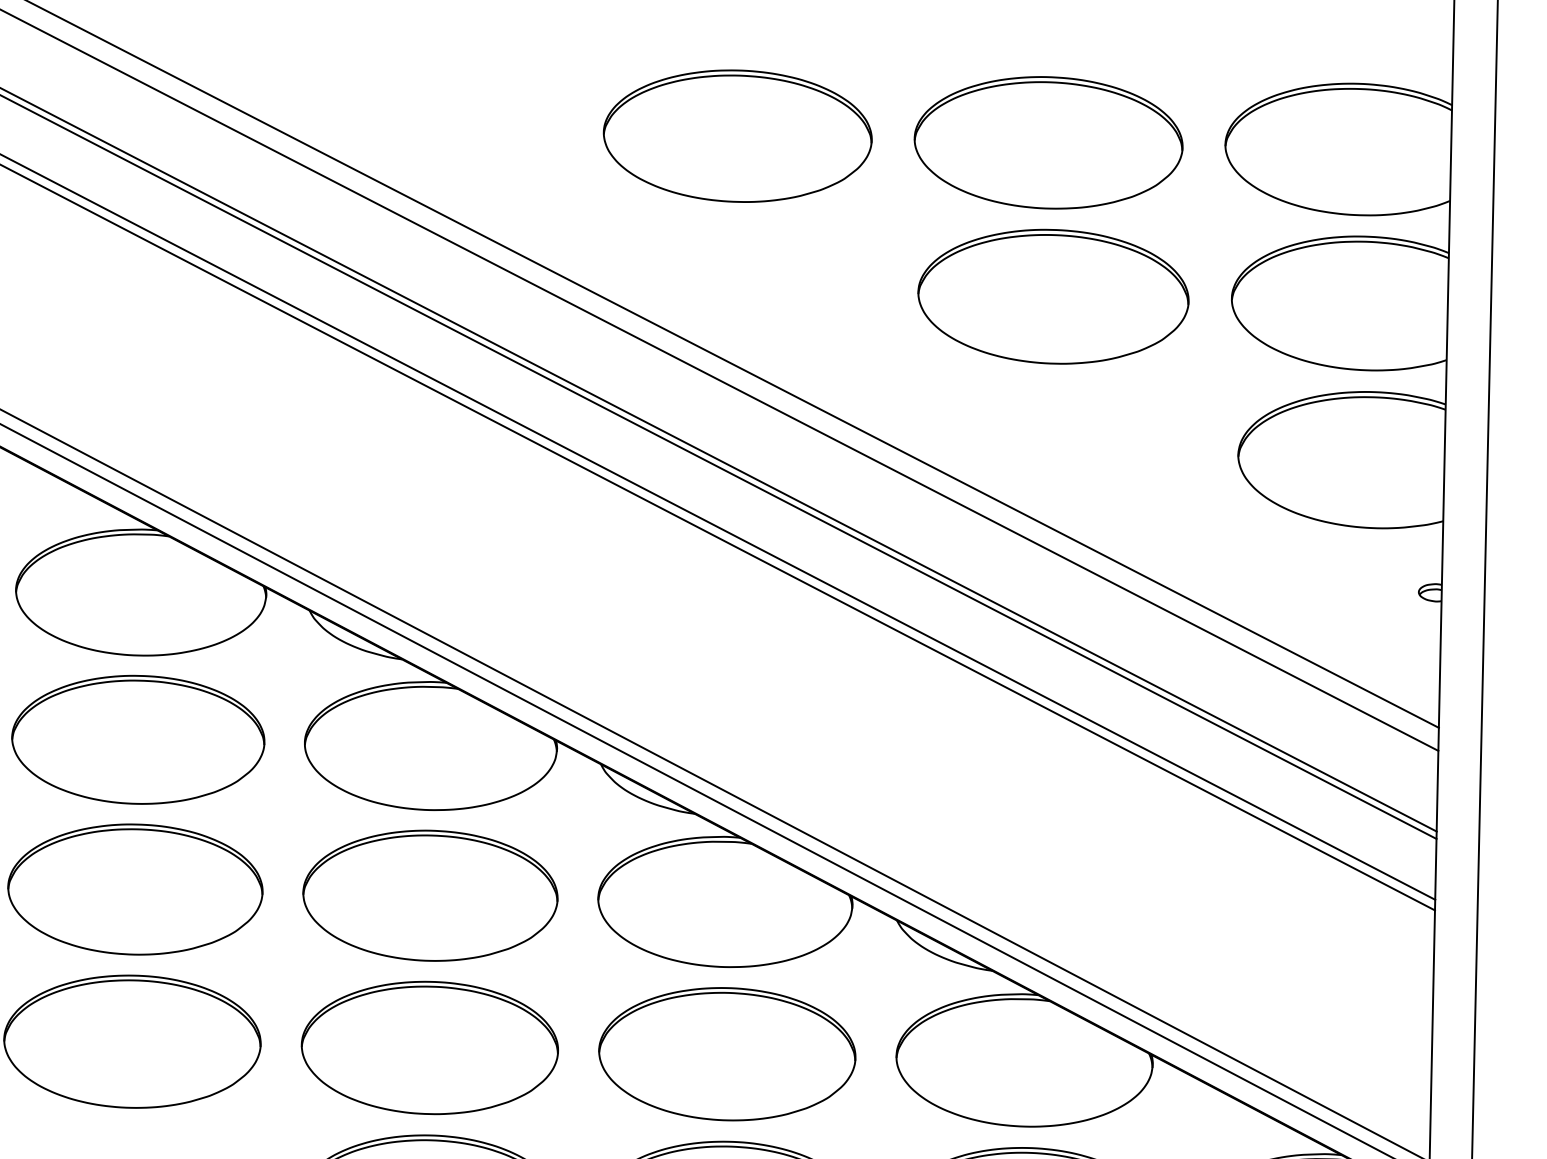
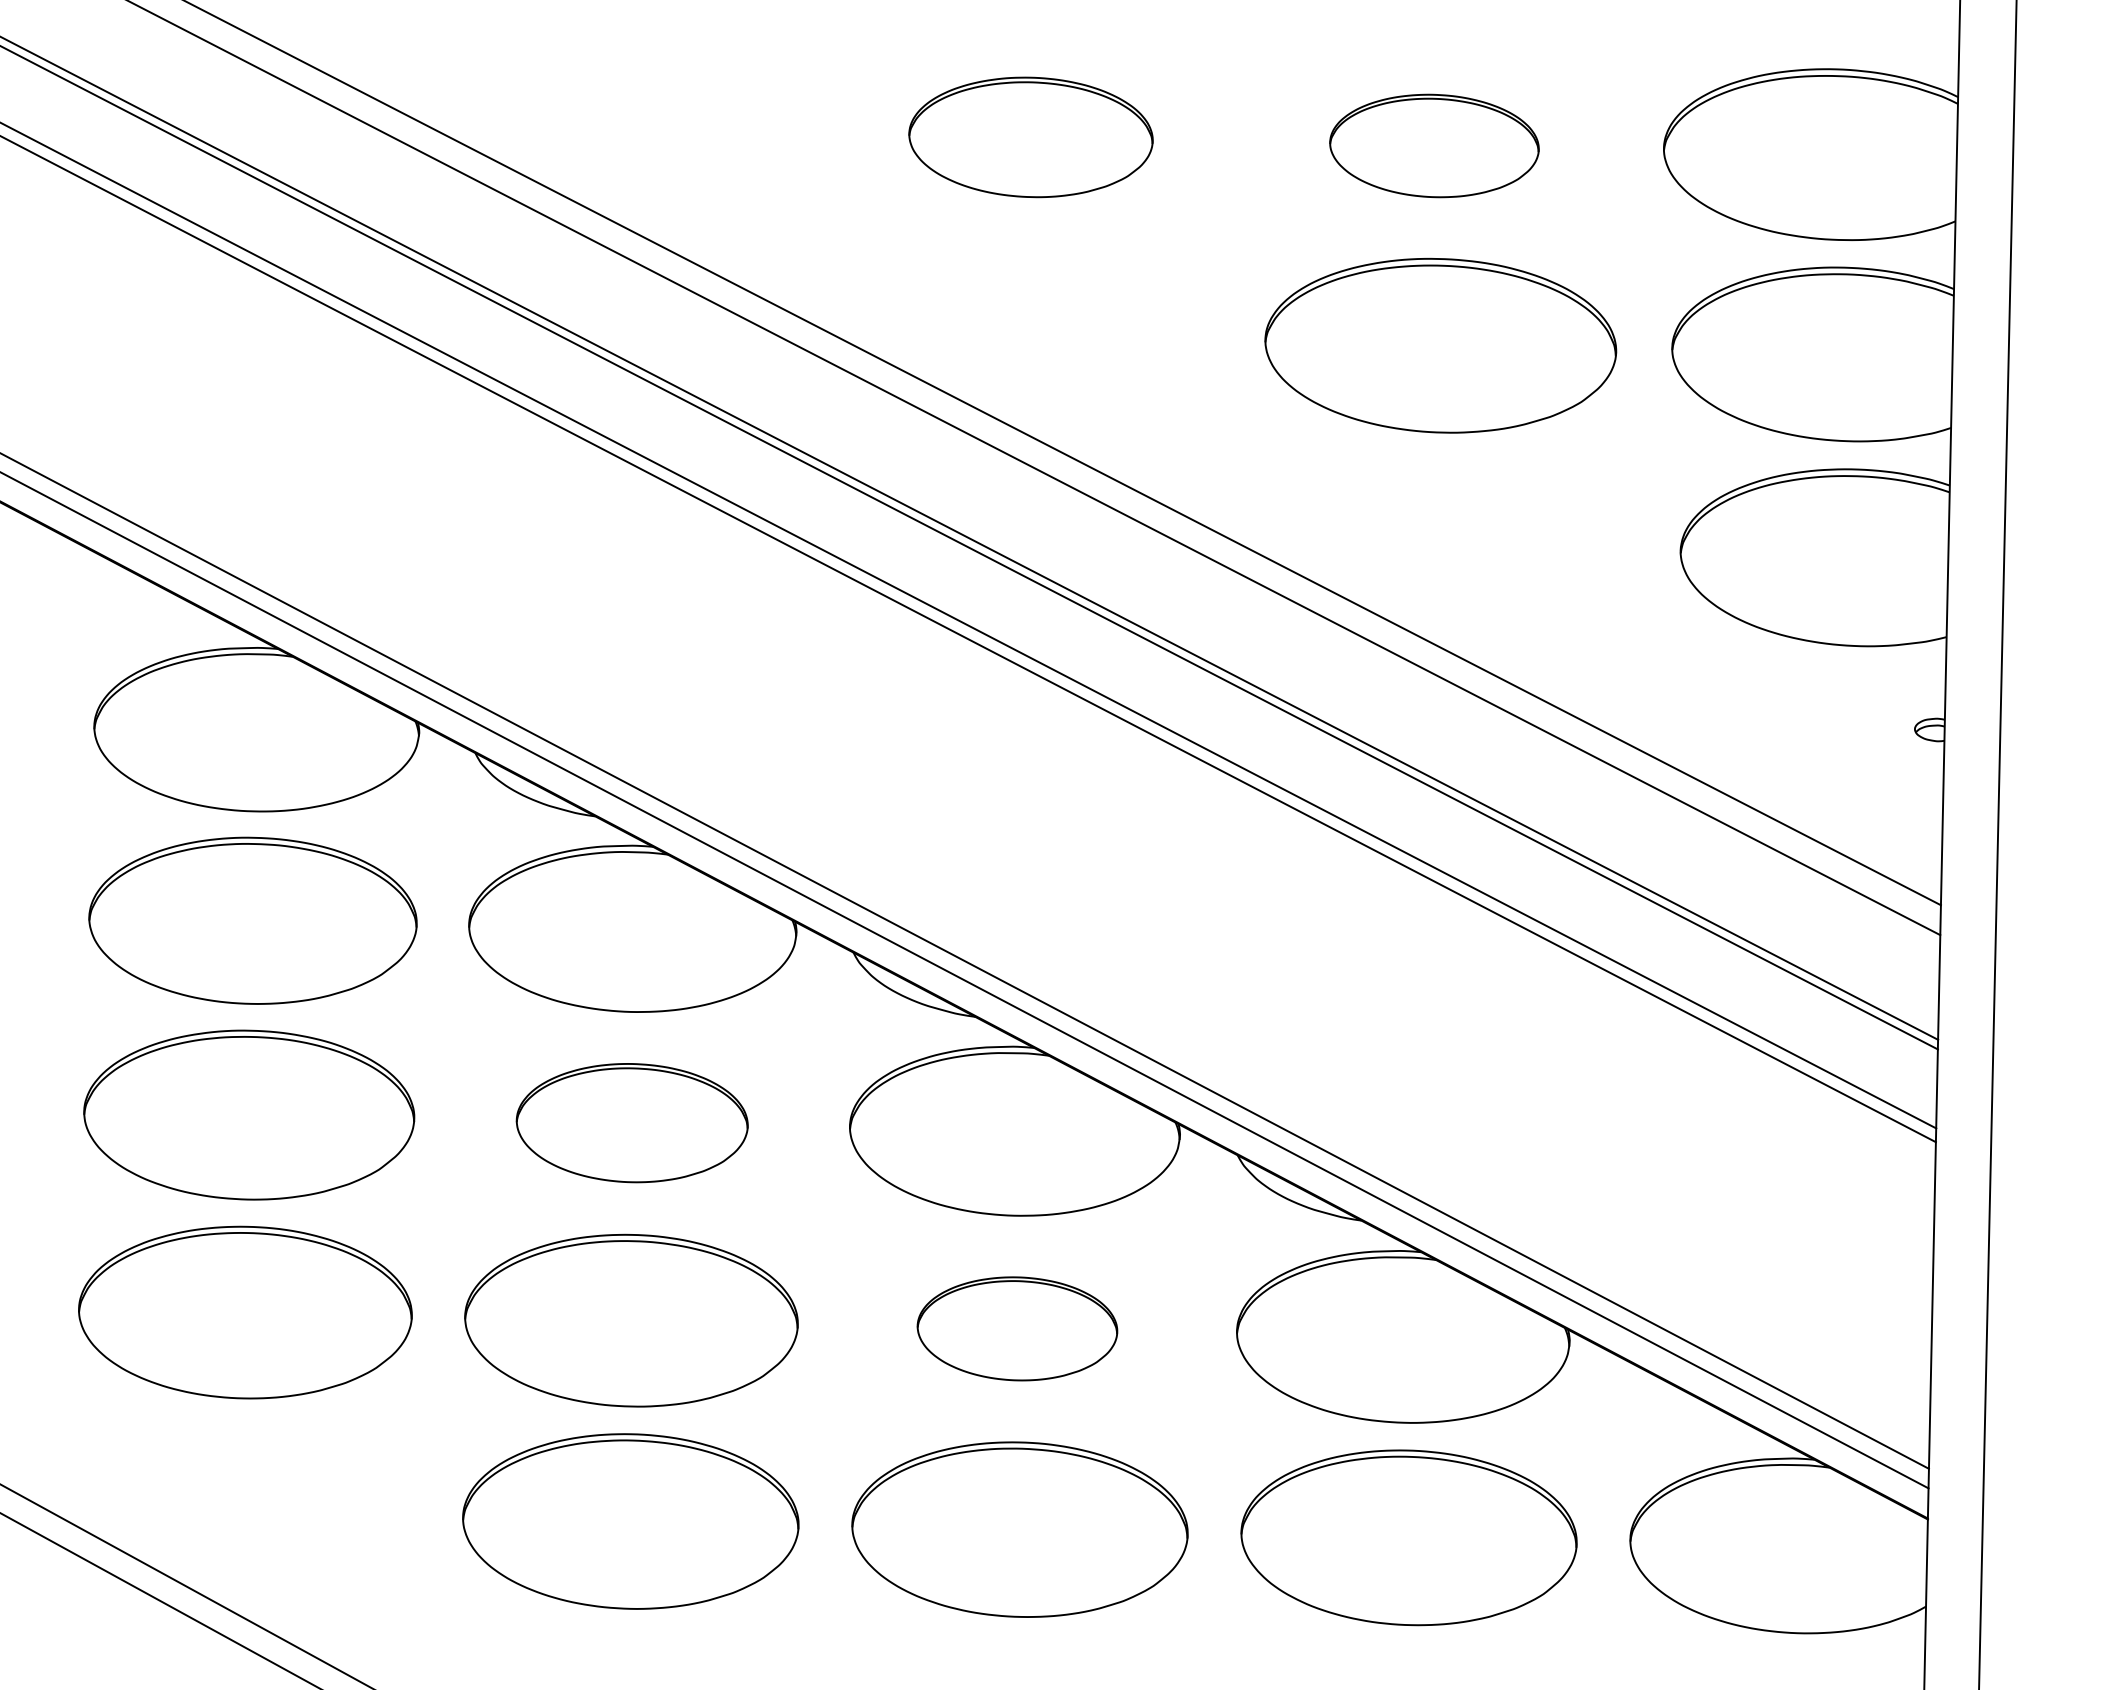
part: (737, 136) -> (1030, 137), size x0.7
part: (1048, 142) -> (1434, 145), size x0.6
part: (430, 895) -> (632, 1122), size x0.7
part: (727, 1053) -> (1017, 1328), size x0.6

